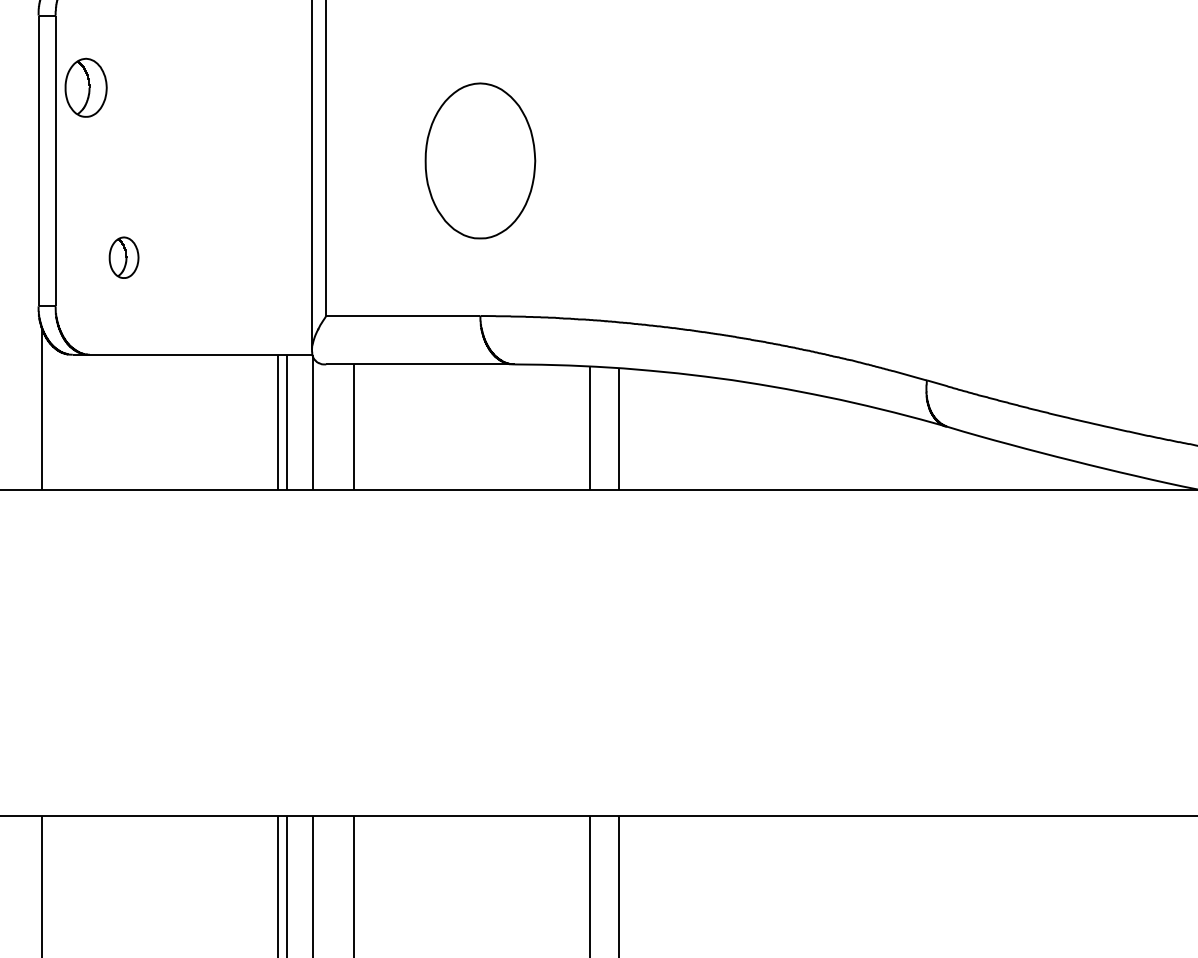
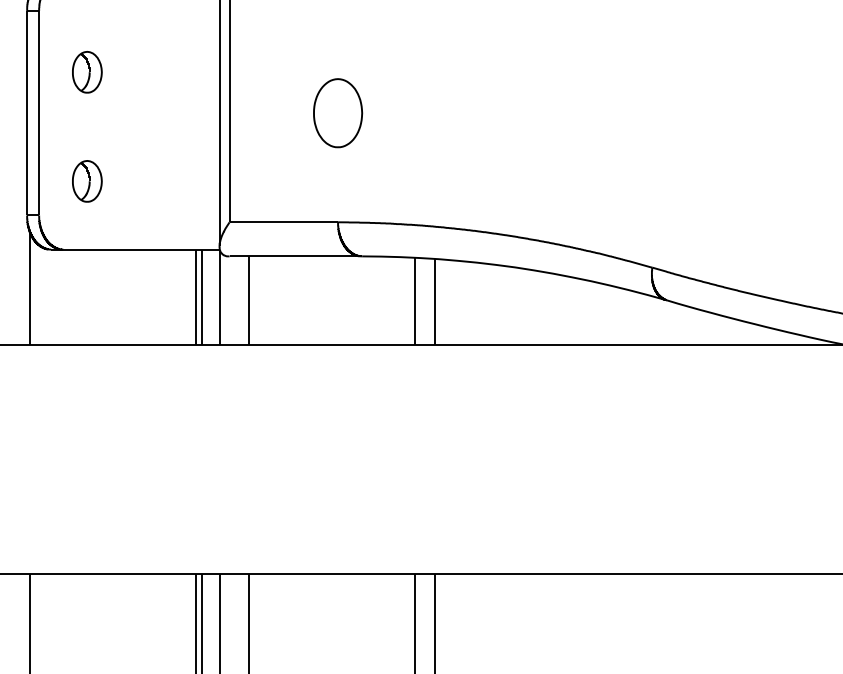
part: (85, 87) -> (86, 72), moved
part: (480, 160) -> (338, 112), size x0.62
part: (123, 257) -> (86, 181), size x1.43

